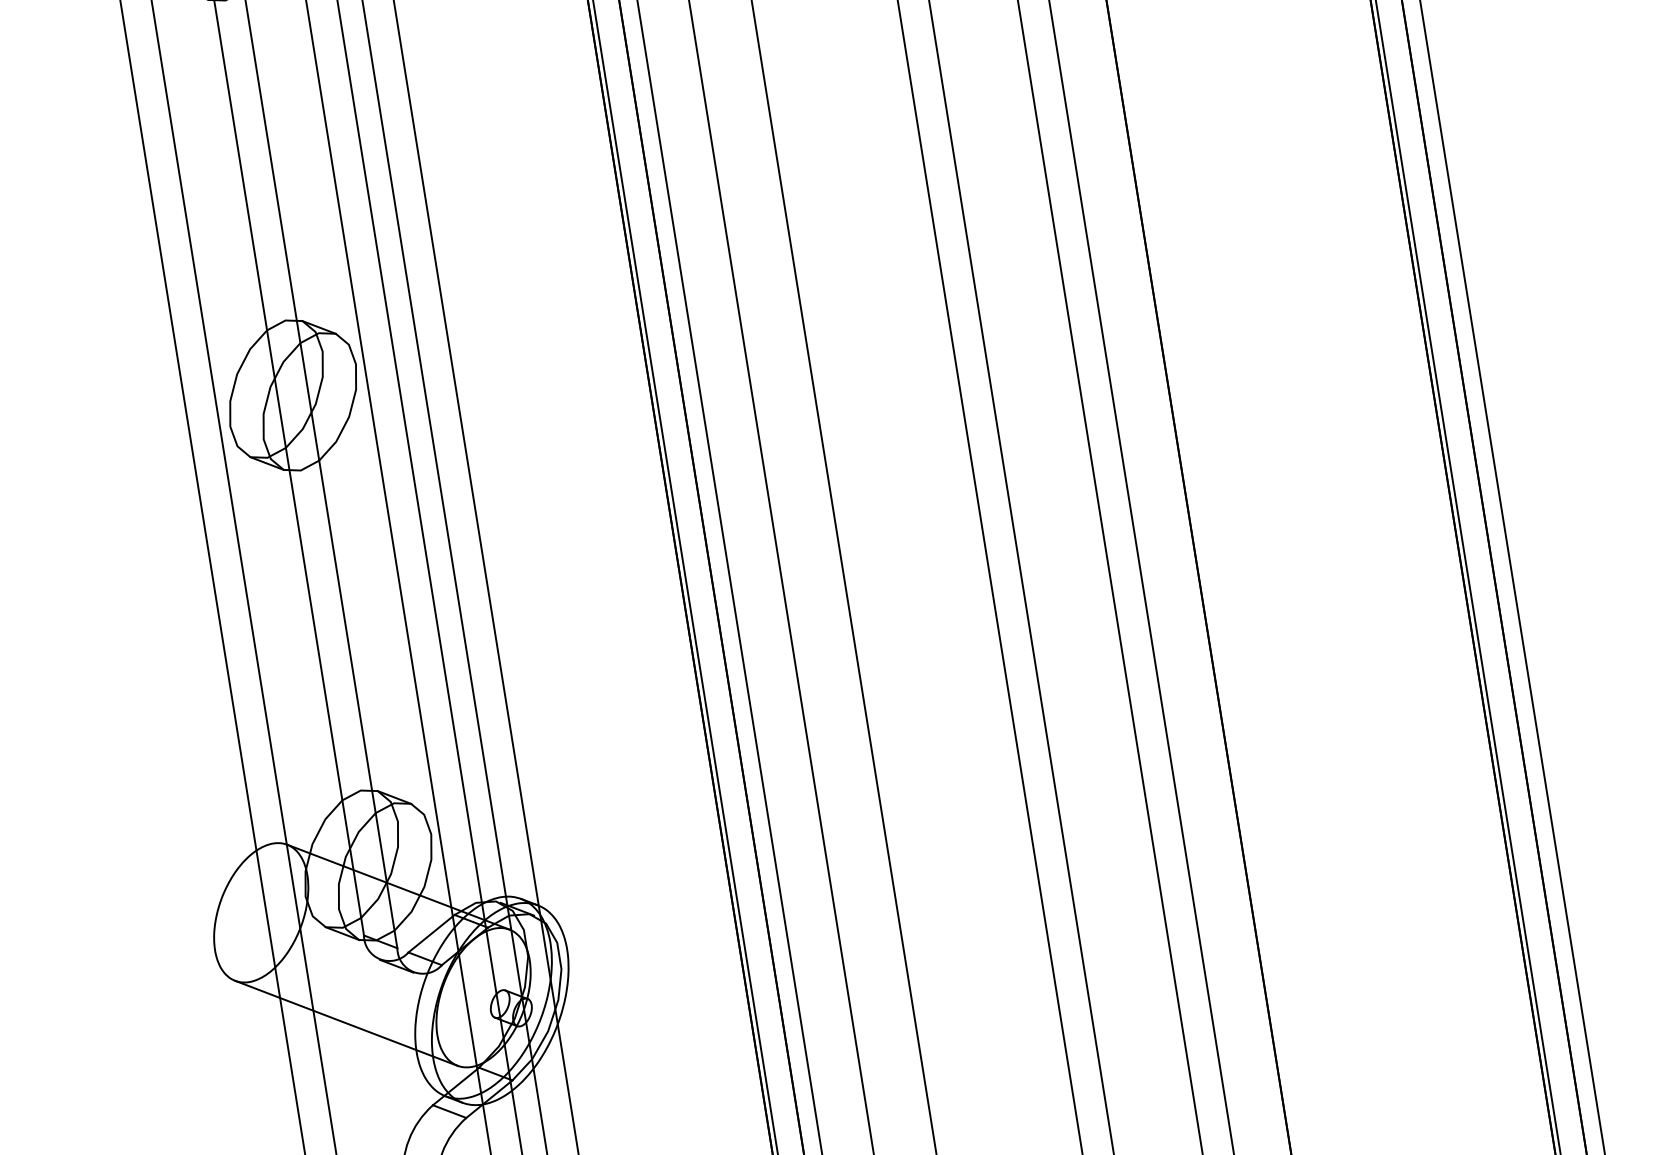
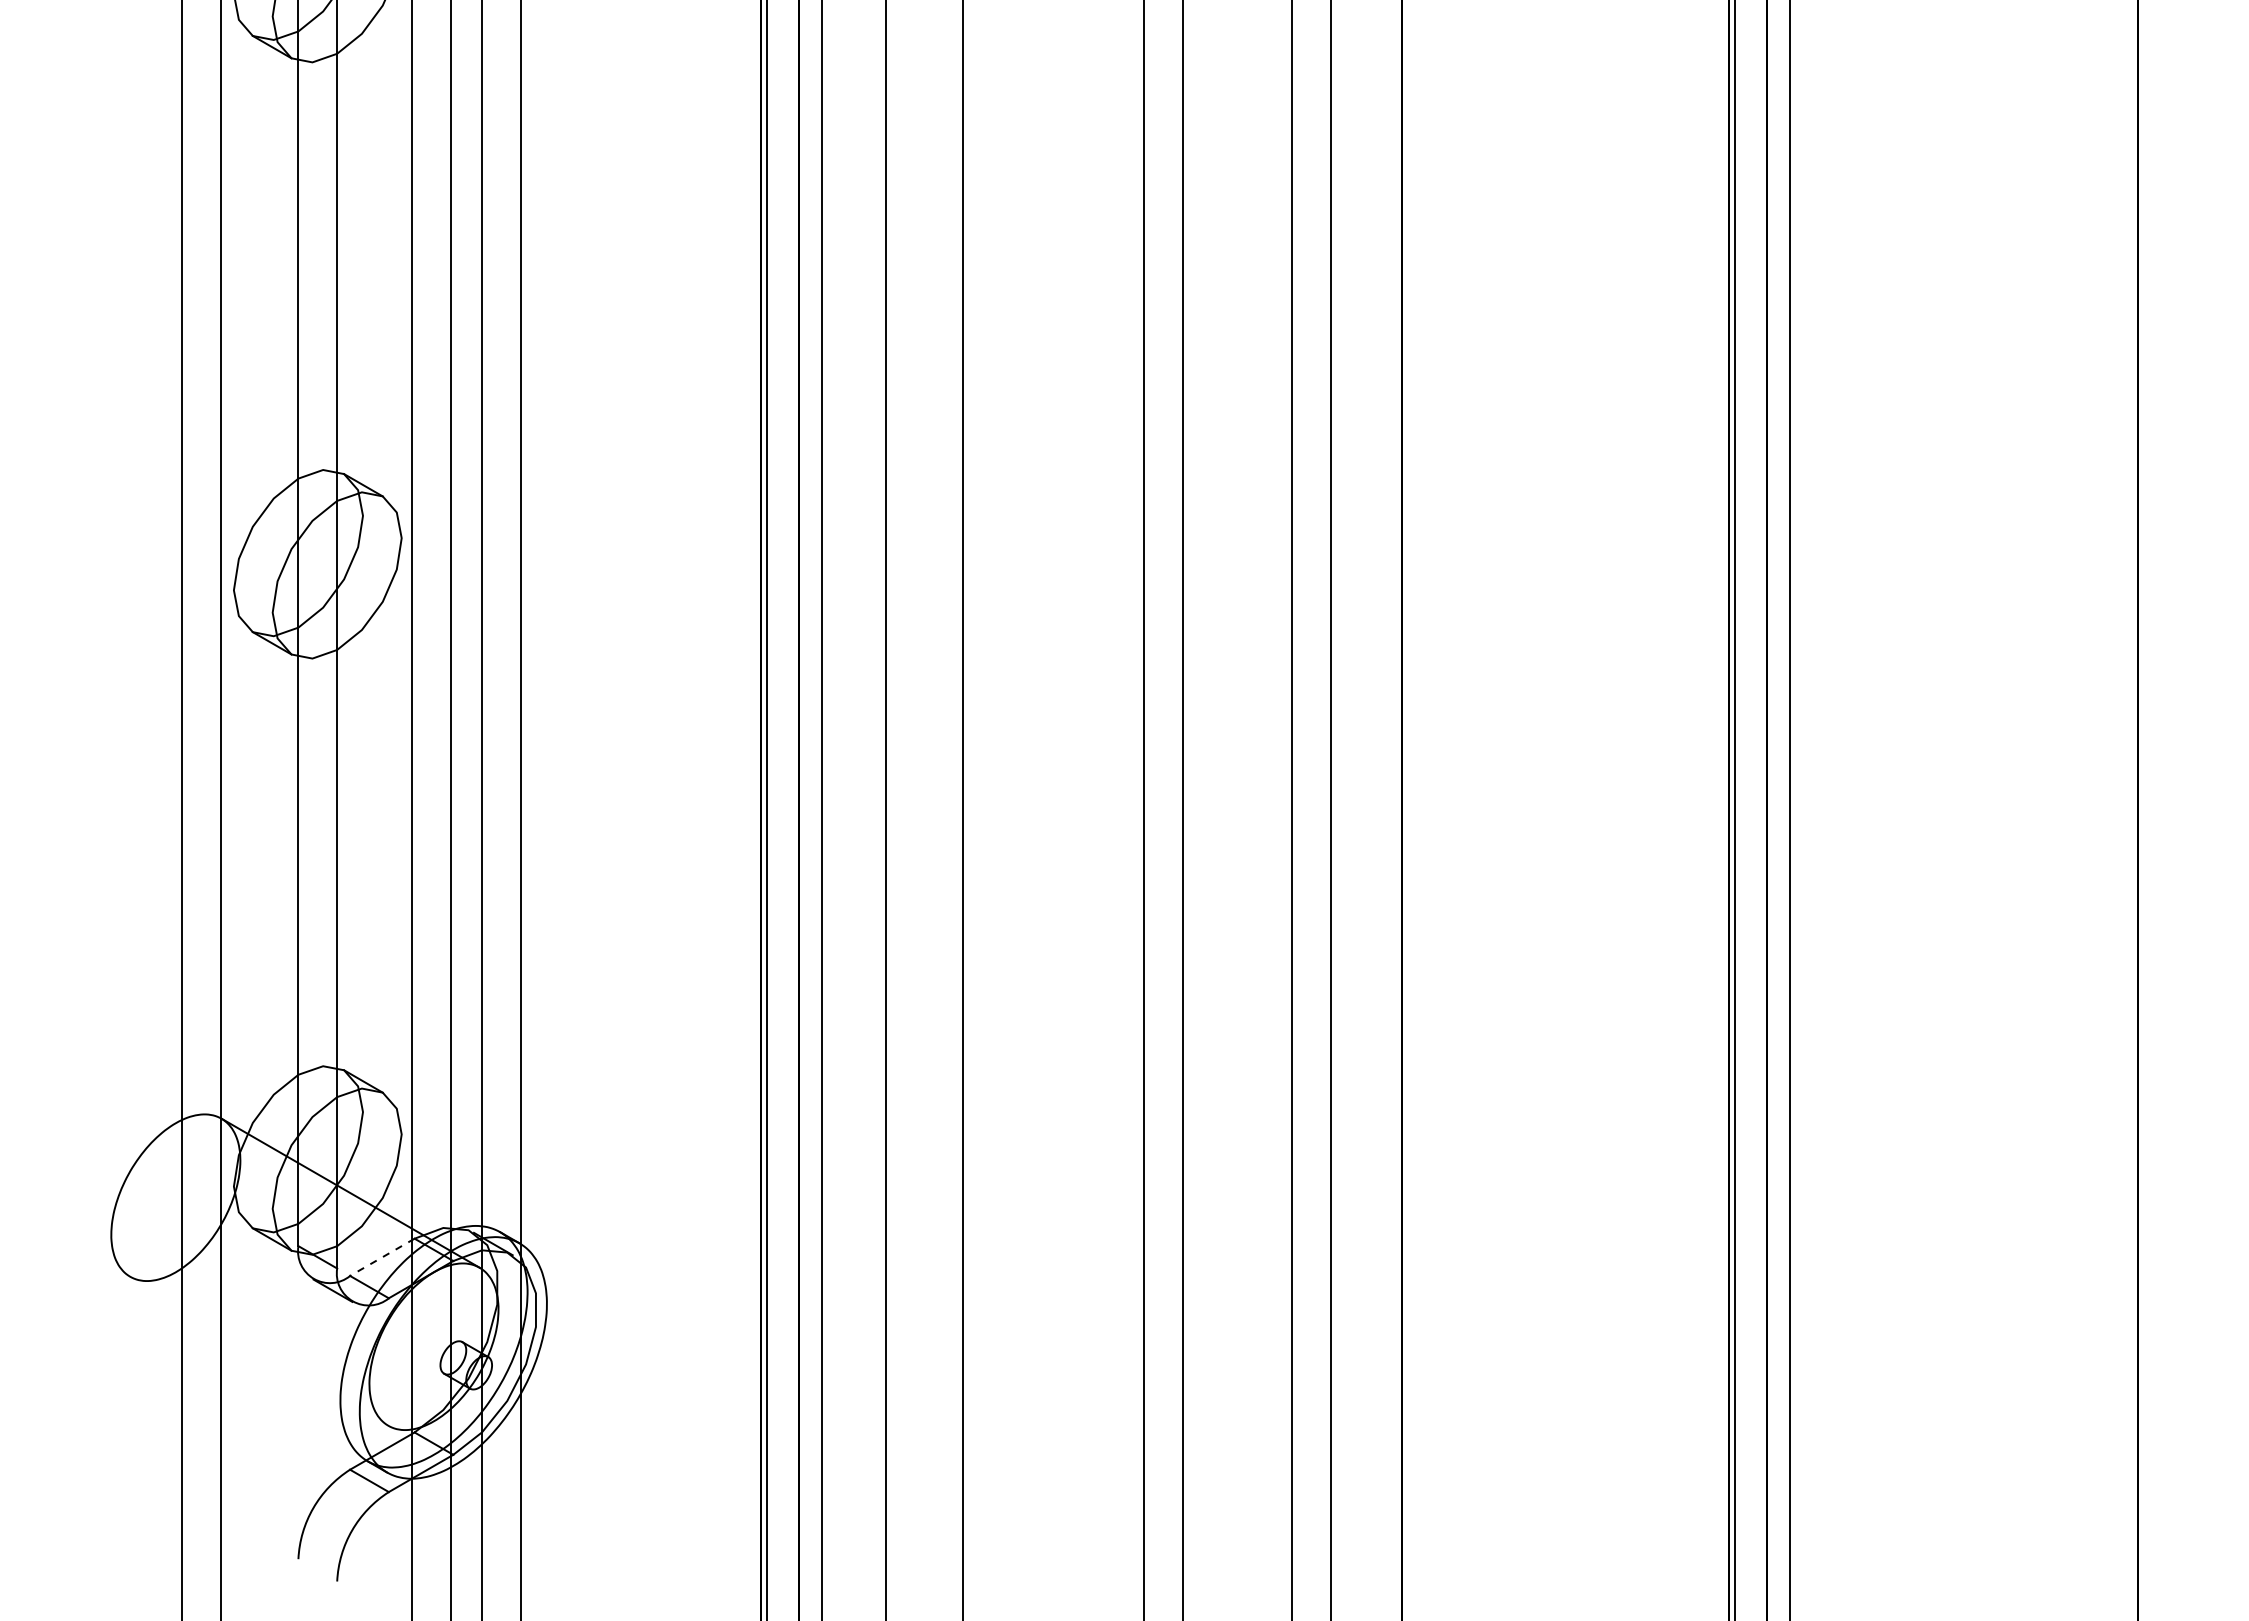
line: (430, 933) -> (381, 1257), solid -> dashed
line: (346, 1022) -> (259, 1350), removed

